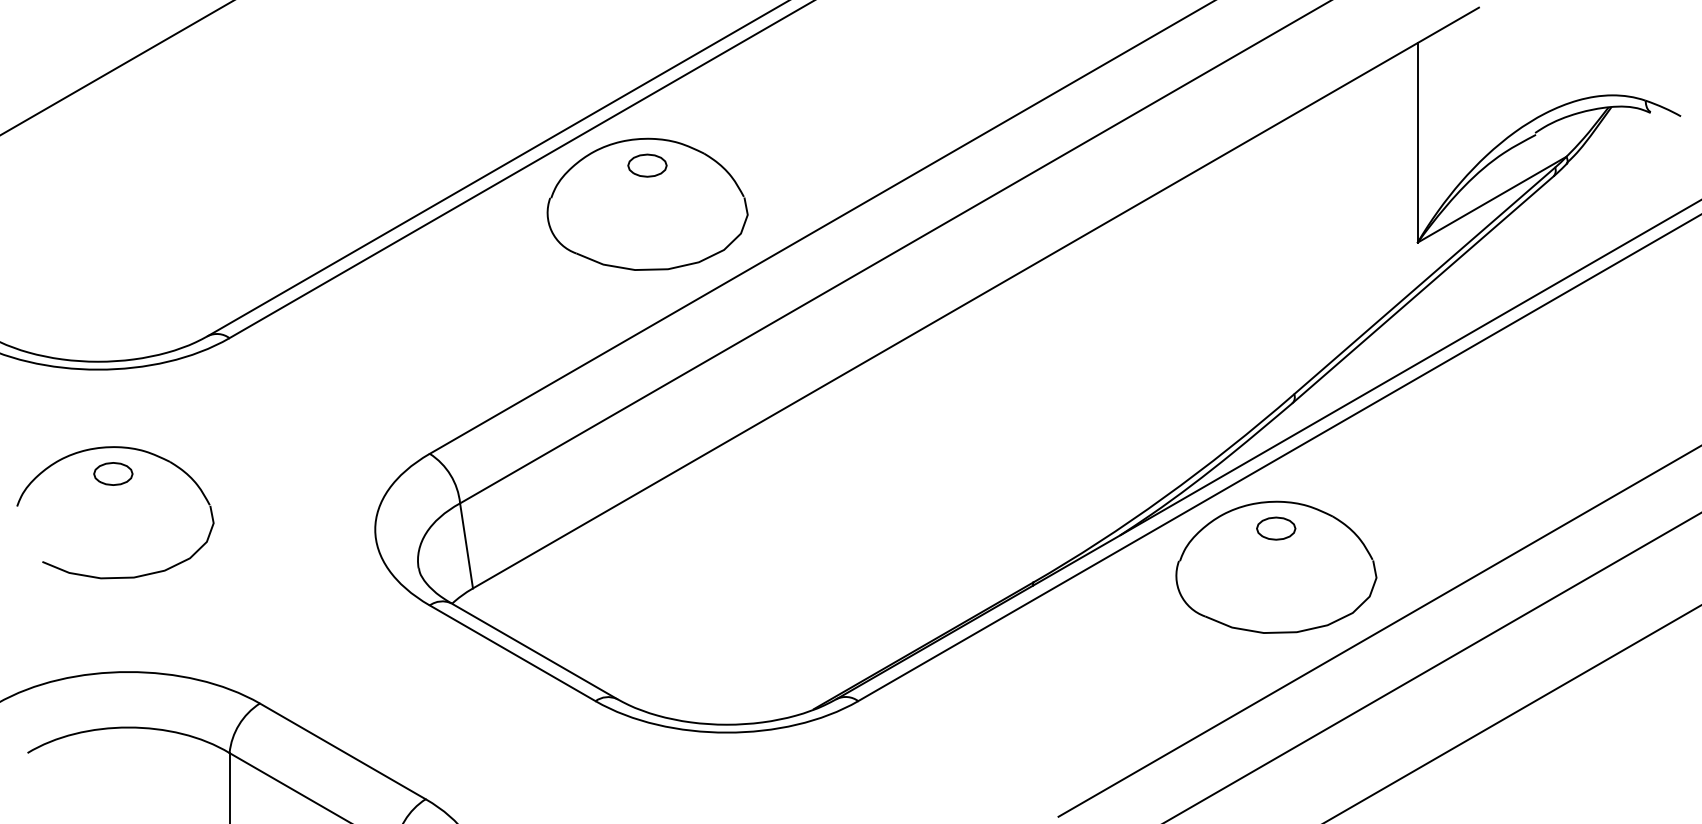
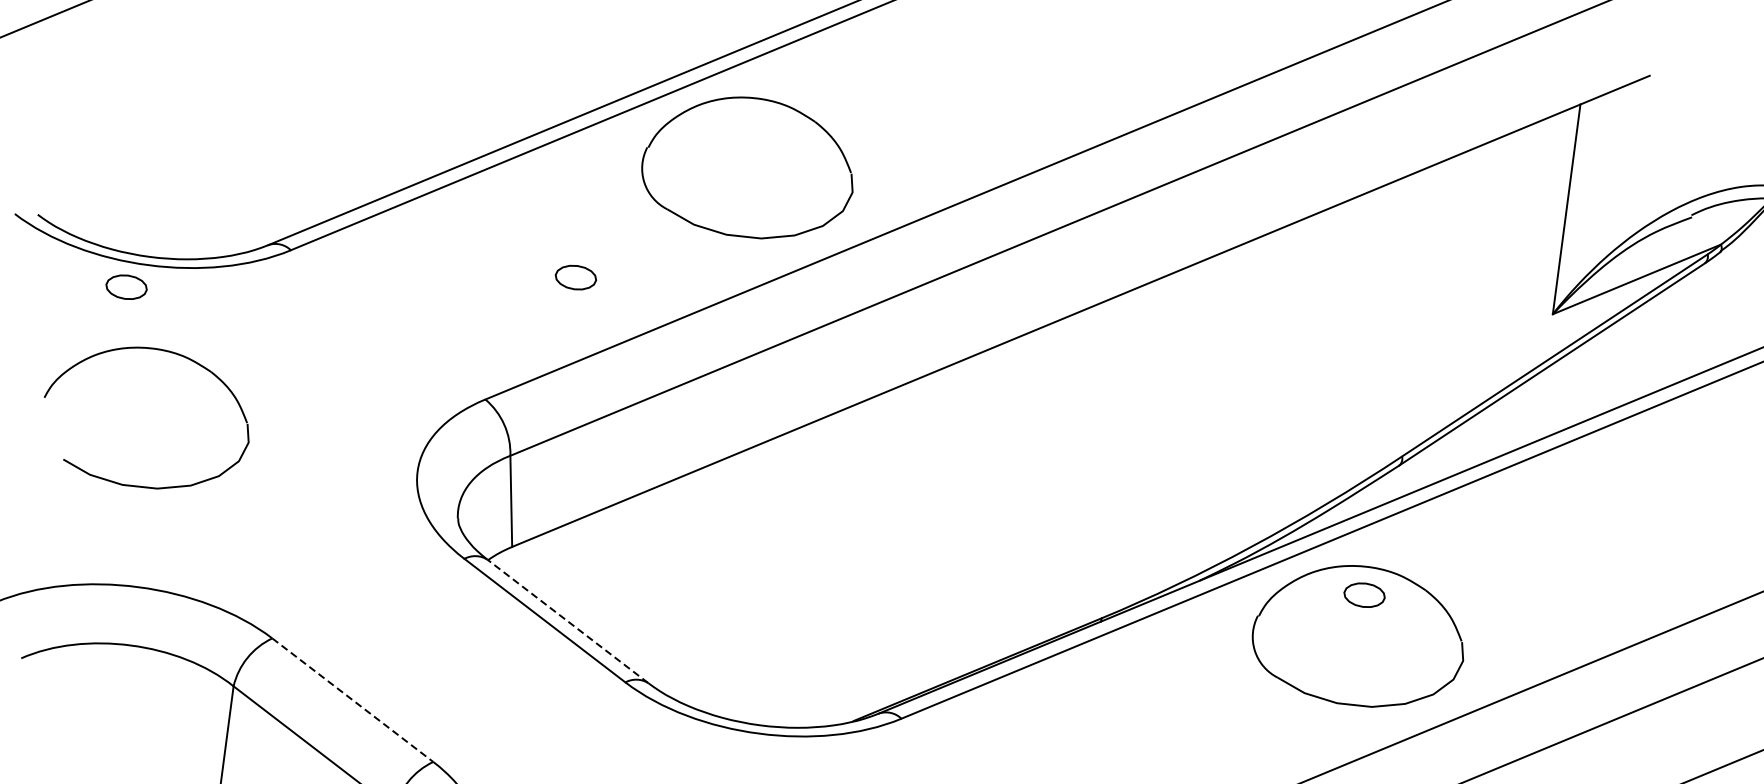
part: (647, 165) -> (575, 277), moved
part: (113, 473) -> (126, 286), moved
line: (534, 651) -> (568, 621), solid -> dashed
line: (342, 751) -> (352, 700), solid -> dashed

